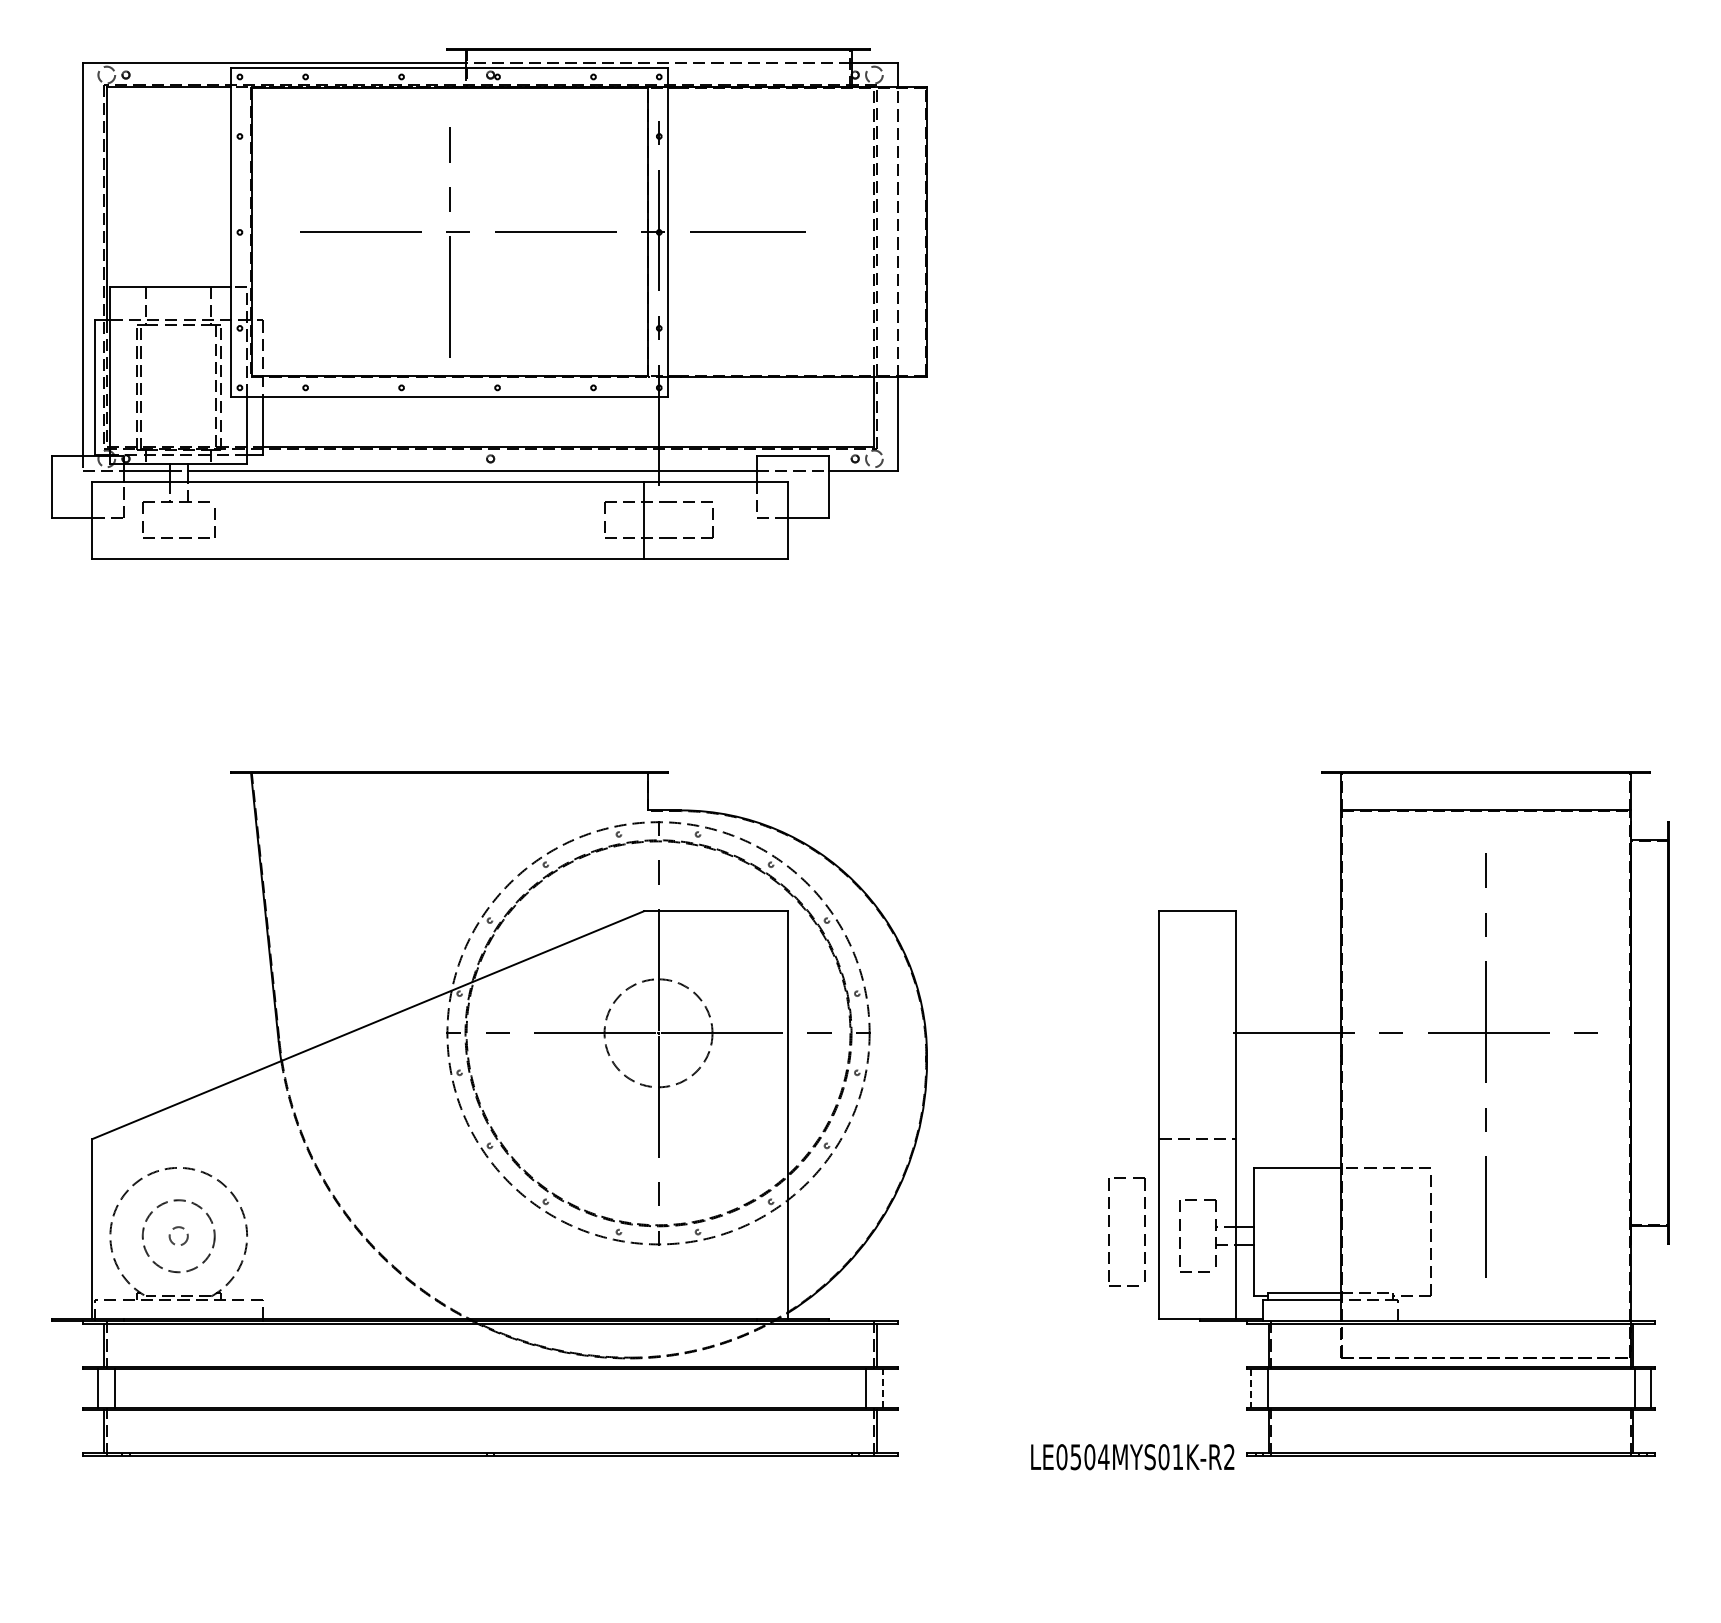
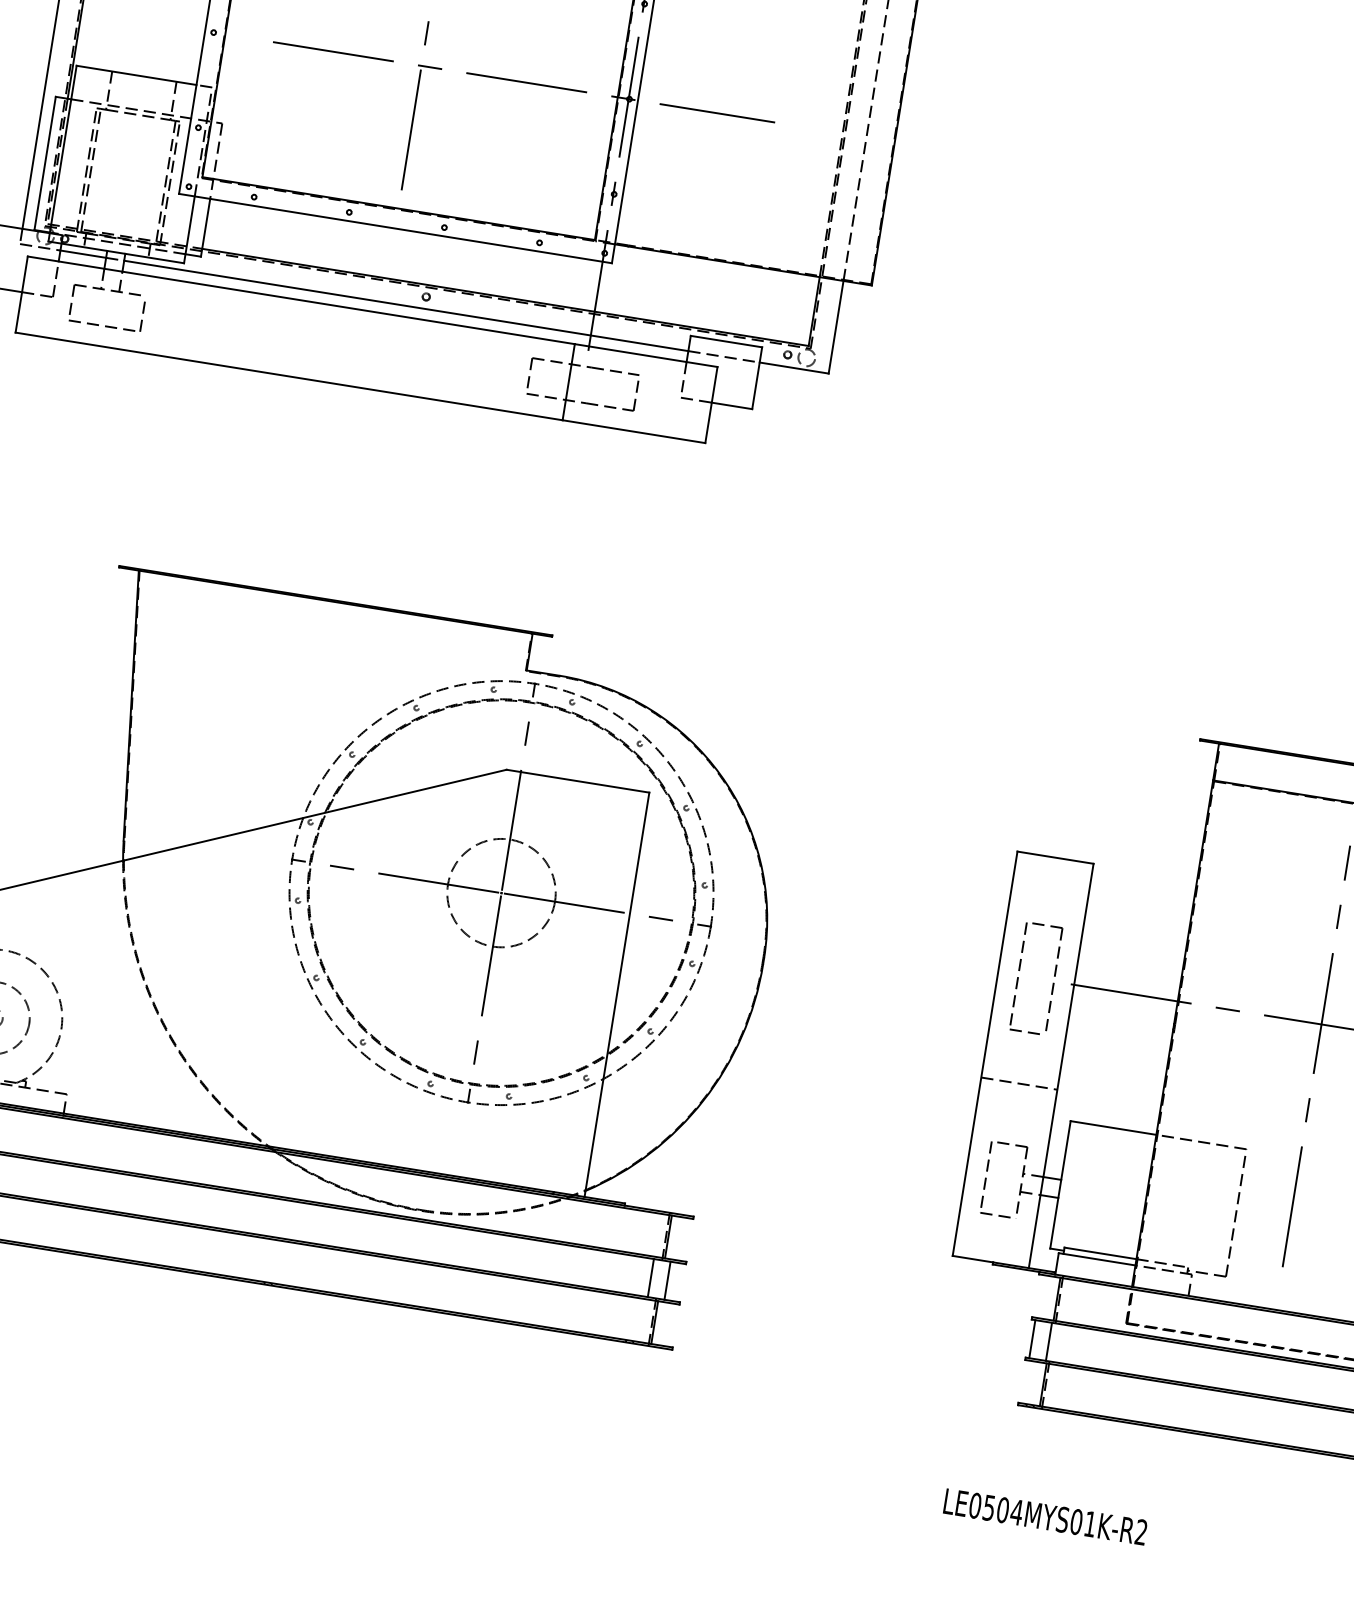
part: (1109, 1234) -> (1018, 978), moved
line: (882, 1387) -> (667, 1279), dashed -> solid
line: (1250, 1388) -> (1032, 1339), dashed -> solid
text: (1132, 1457) -> (1045, 1517), moved

